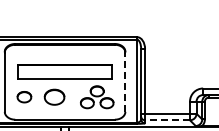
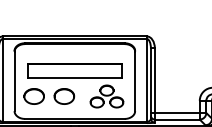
line: (125, 82) -> (135, 81), dashed -> solid
part: (24, 96) -> (34, 95), size x1.43
line: (167, 120) -> (177, 119), dashed -> solid

